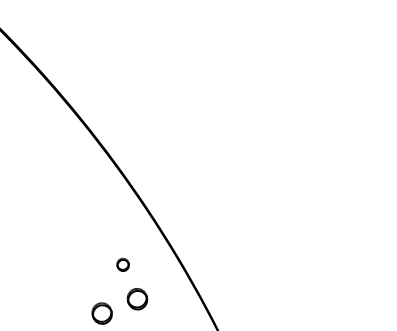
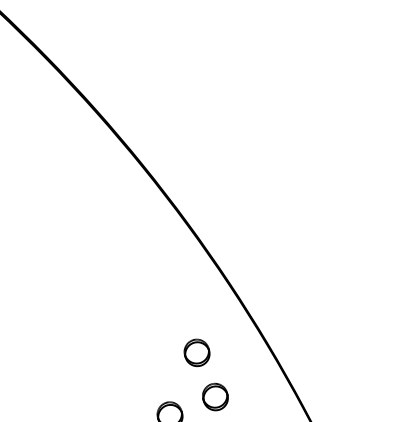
part: (122, 264) -> (196, 352), size x1.67

